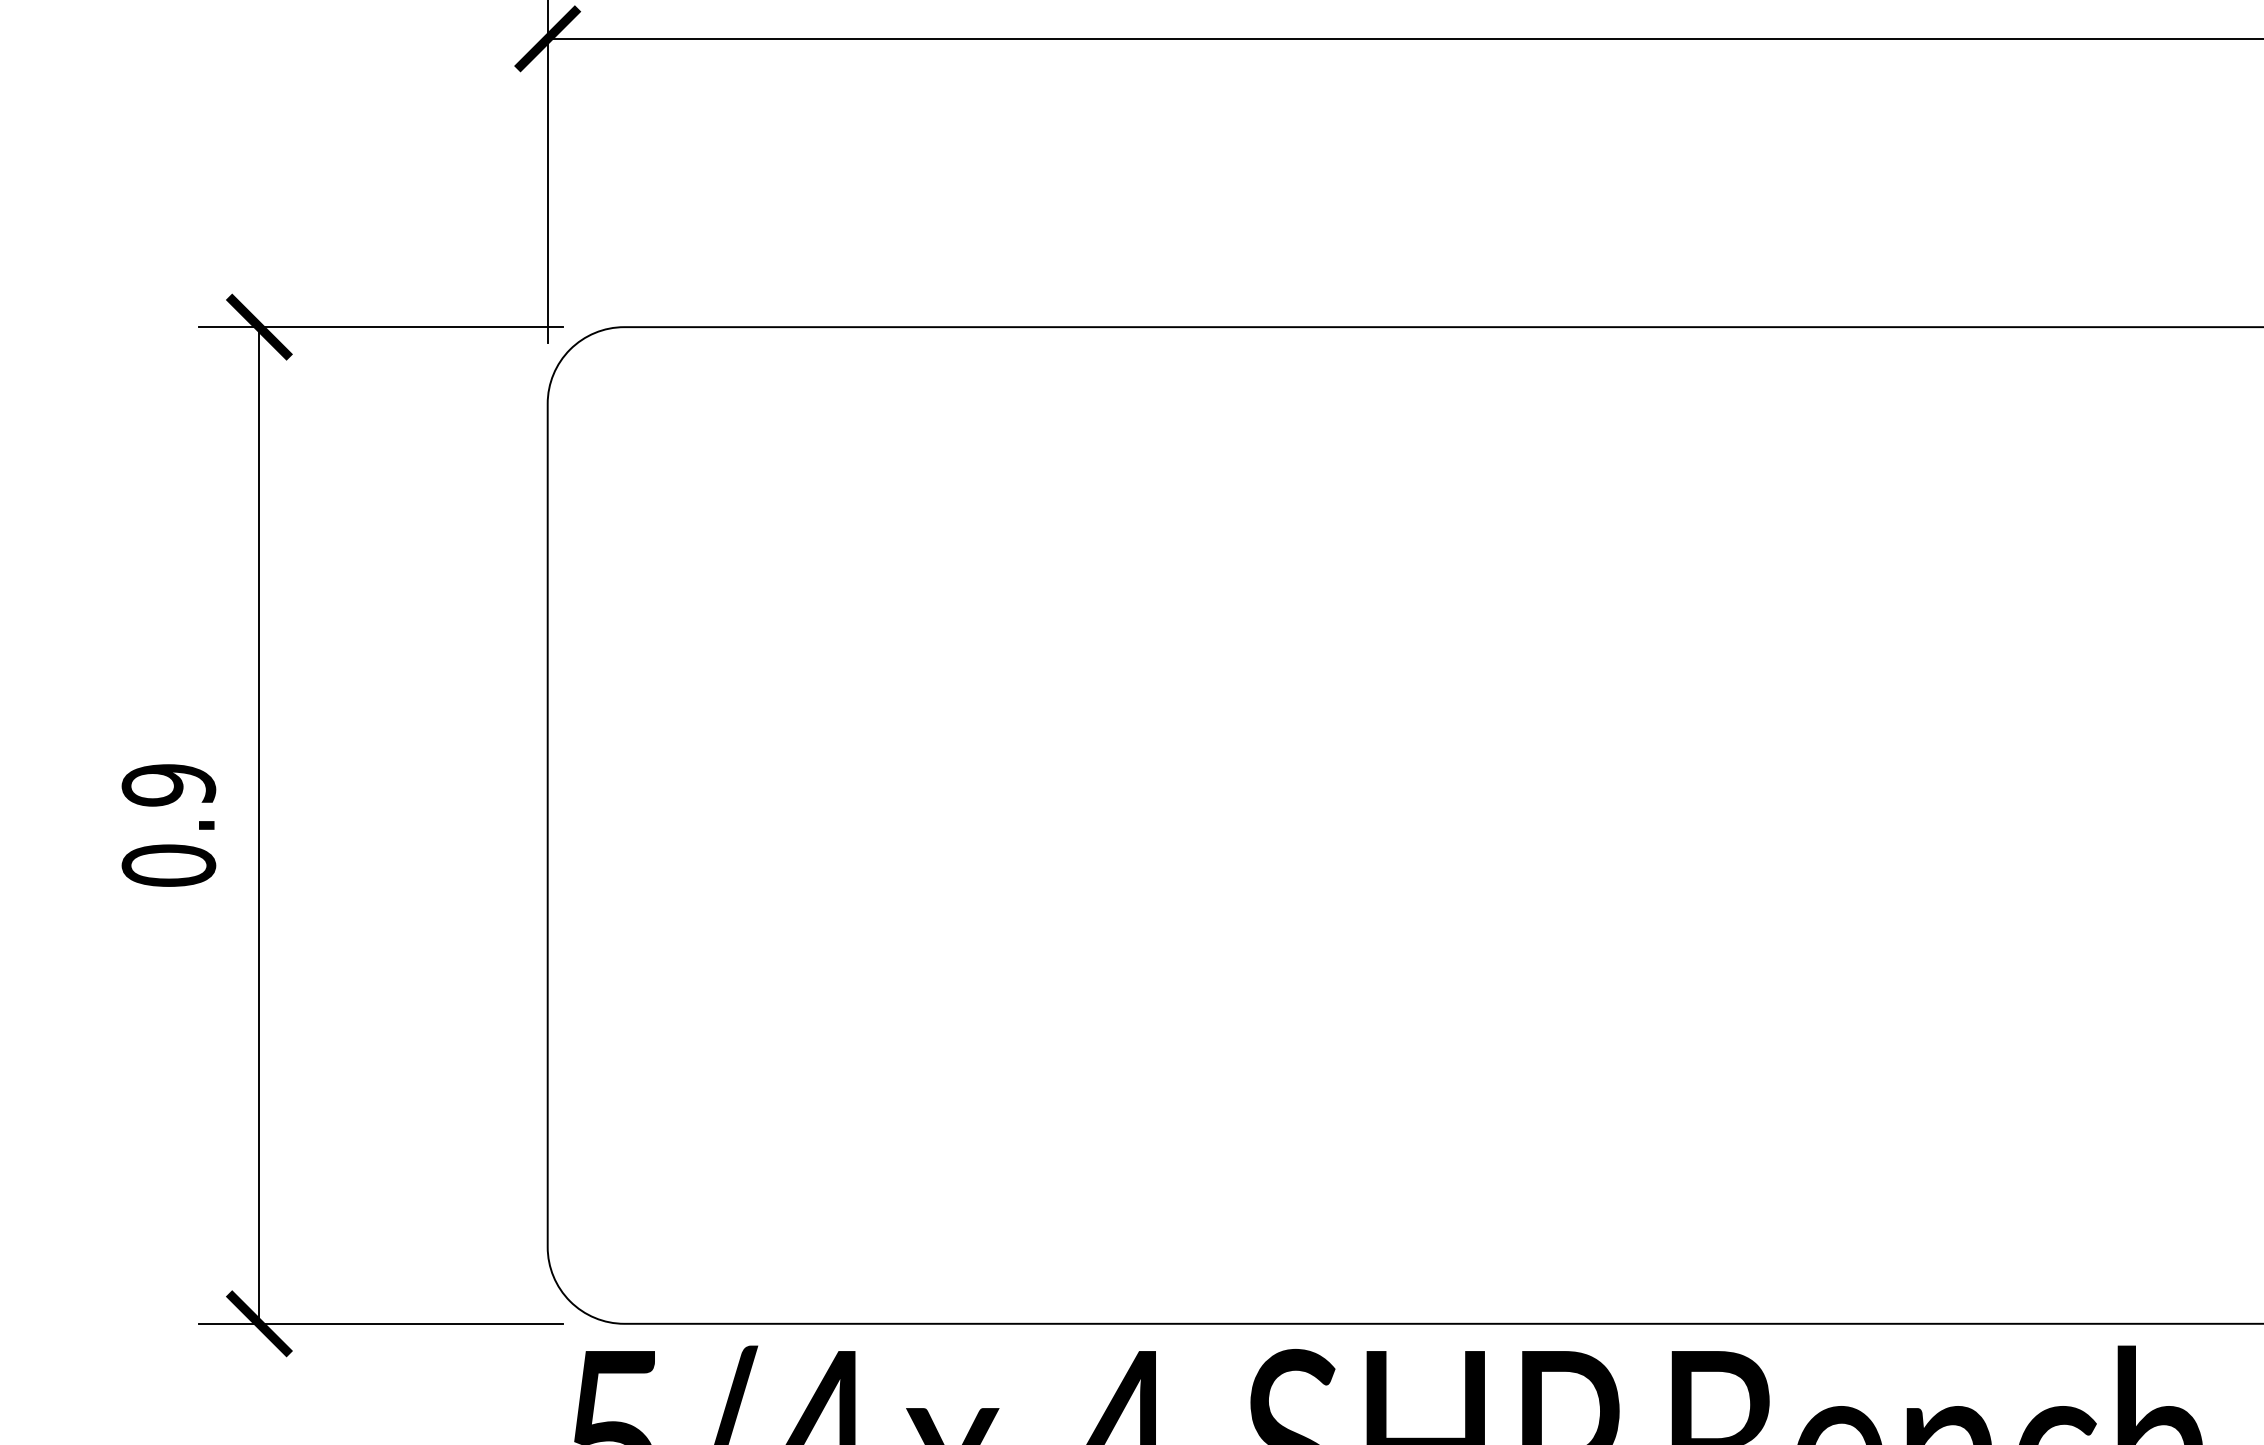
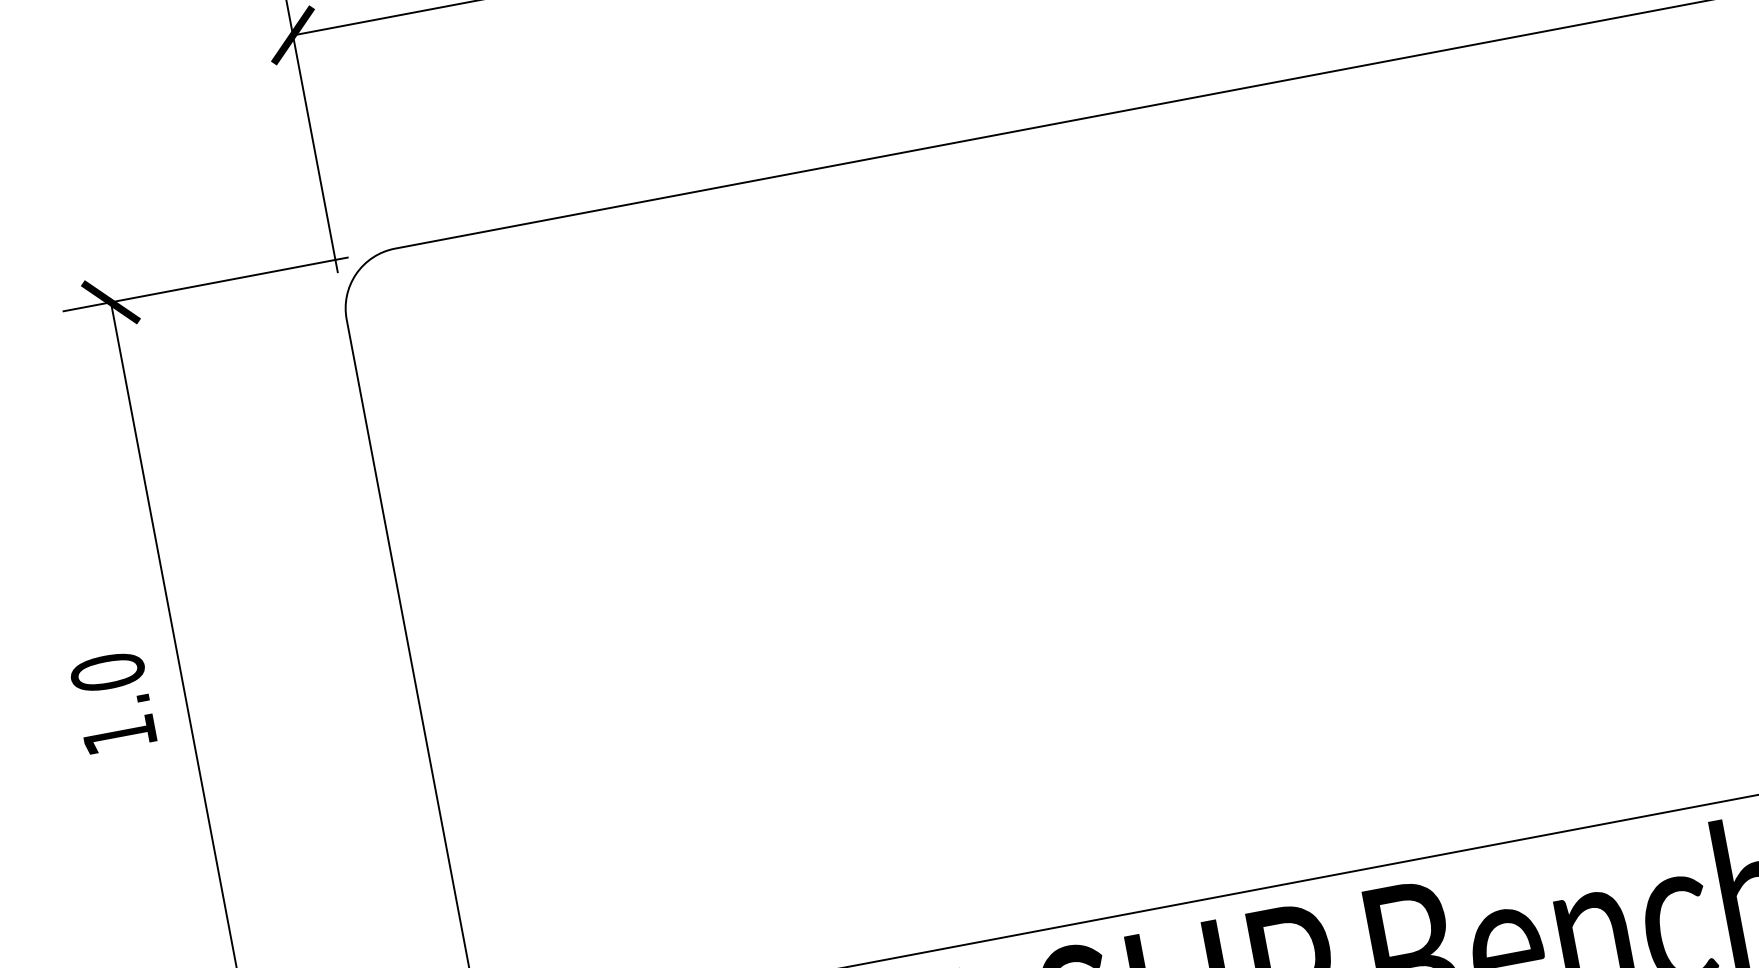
text: (168, 825) -> (113, 703), 0.9 -> 1.0

